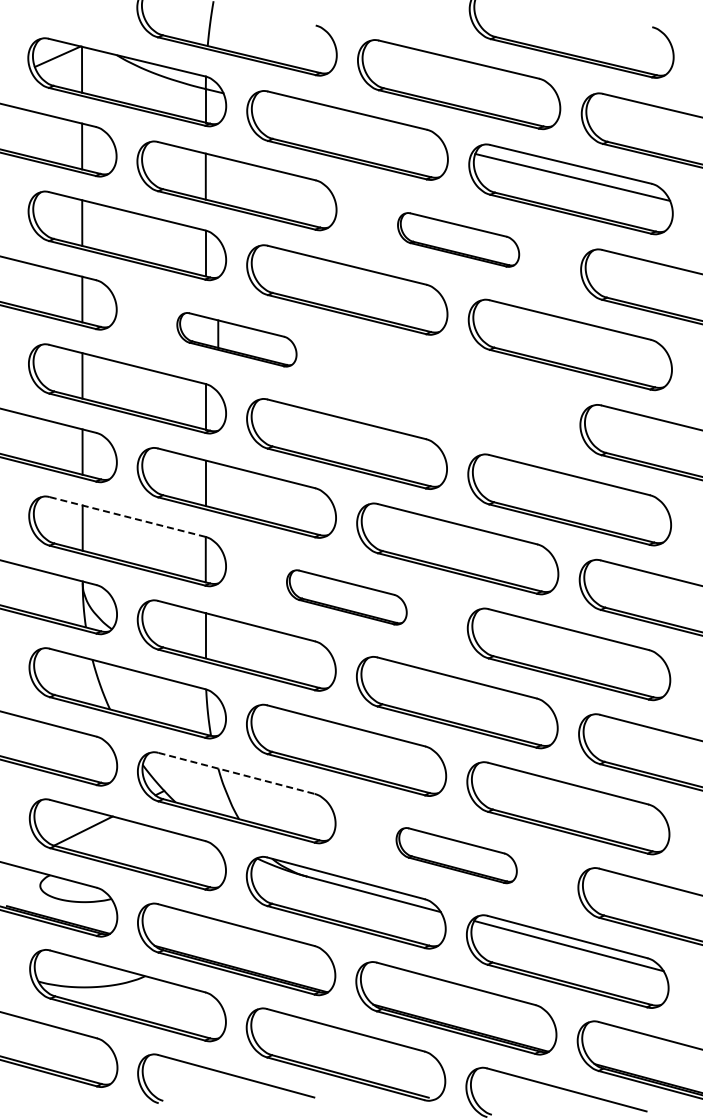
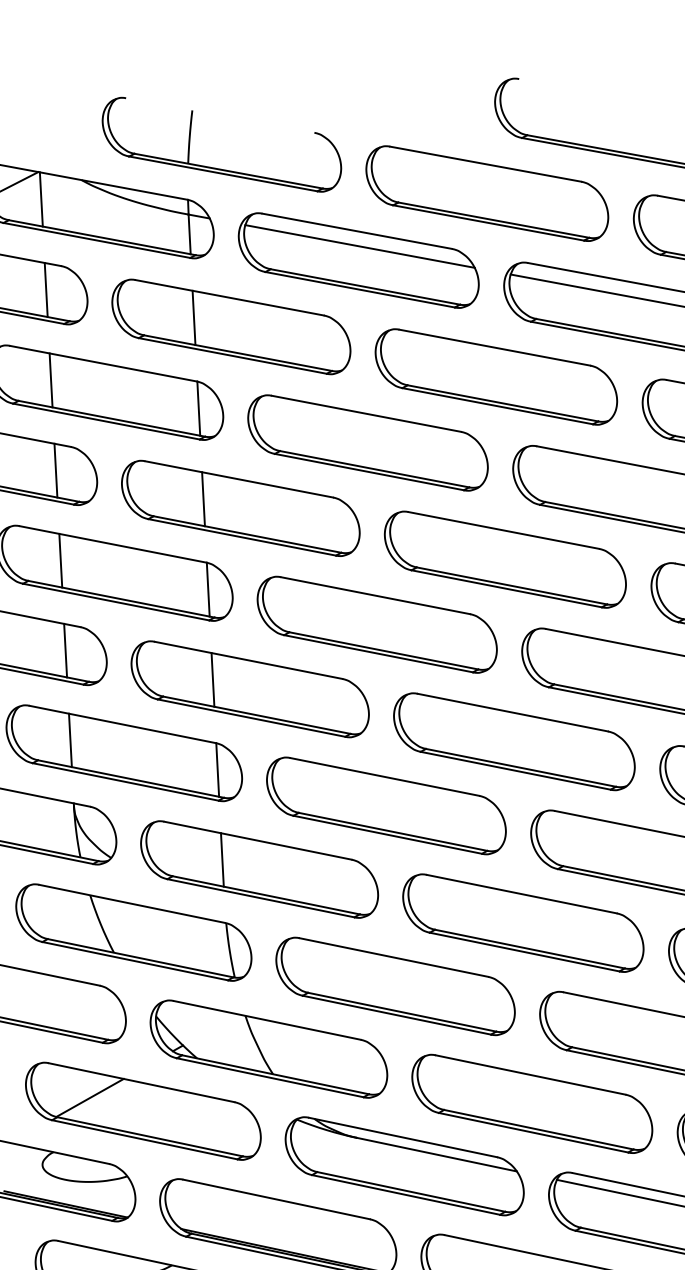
line: (349, 123) -> (360, 246), added
part: (458, 239) -> (496, 376), size x1.67
part: (236, 339) -> (240, 508), size x1.67
part: (457, 394) -> (504, 559), added
line: (127, 517) -> (122, 725), dashed -> solid
part: (346, 597) -> (386, 805), size x1.67
line: (236, 773) -> (267, 1020), dashed -> solid
part: (456, 855) -> (531, 1103), size x1.67

